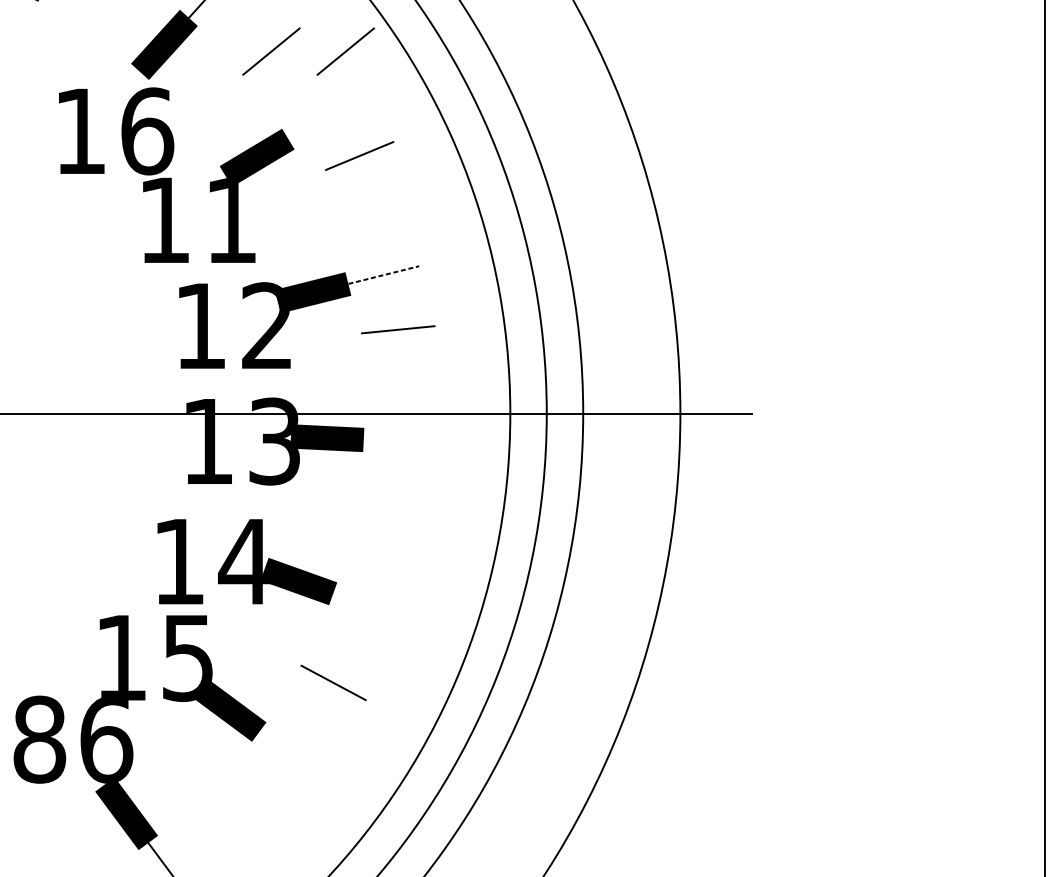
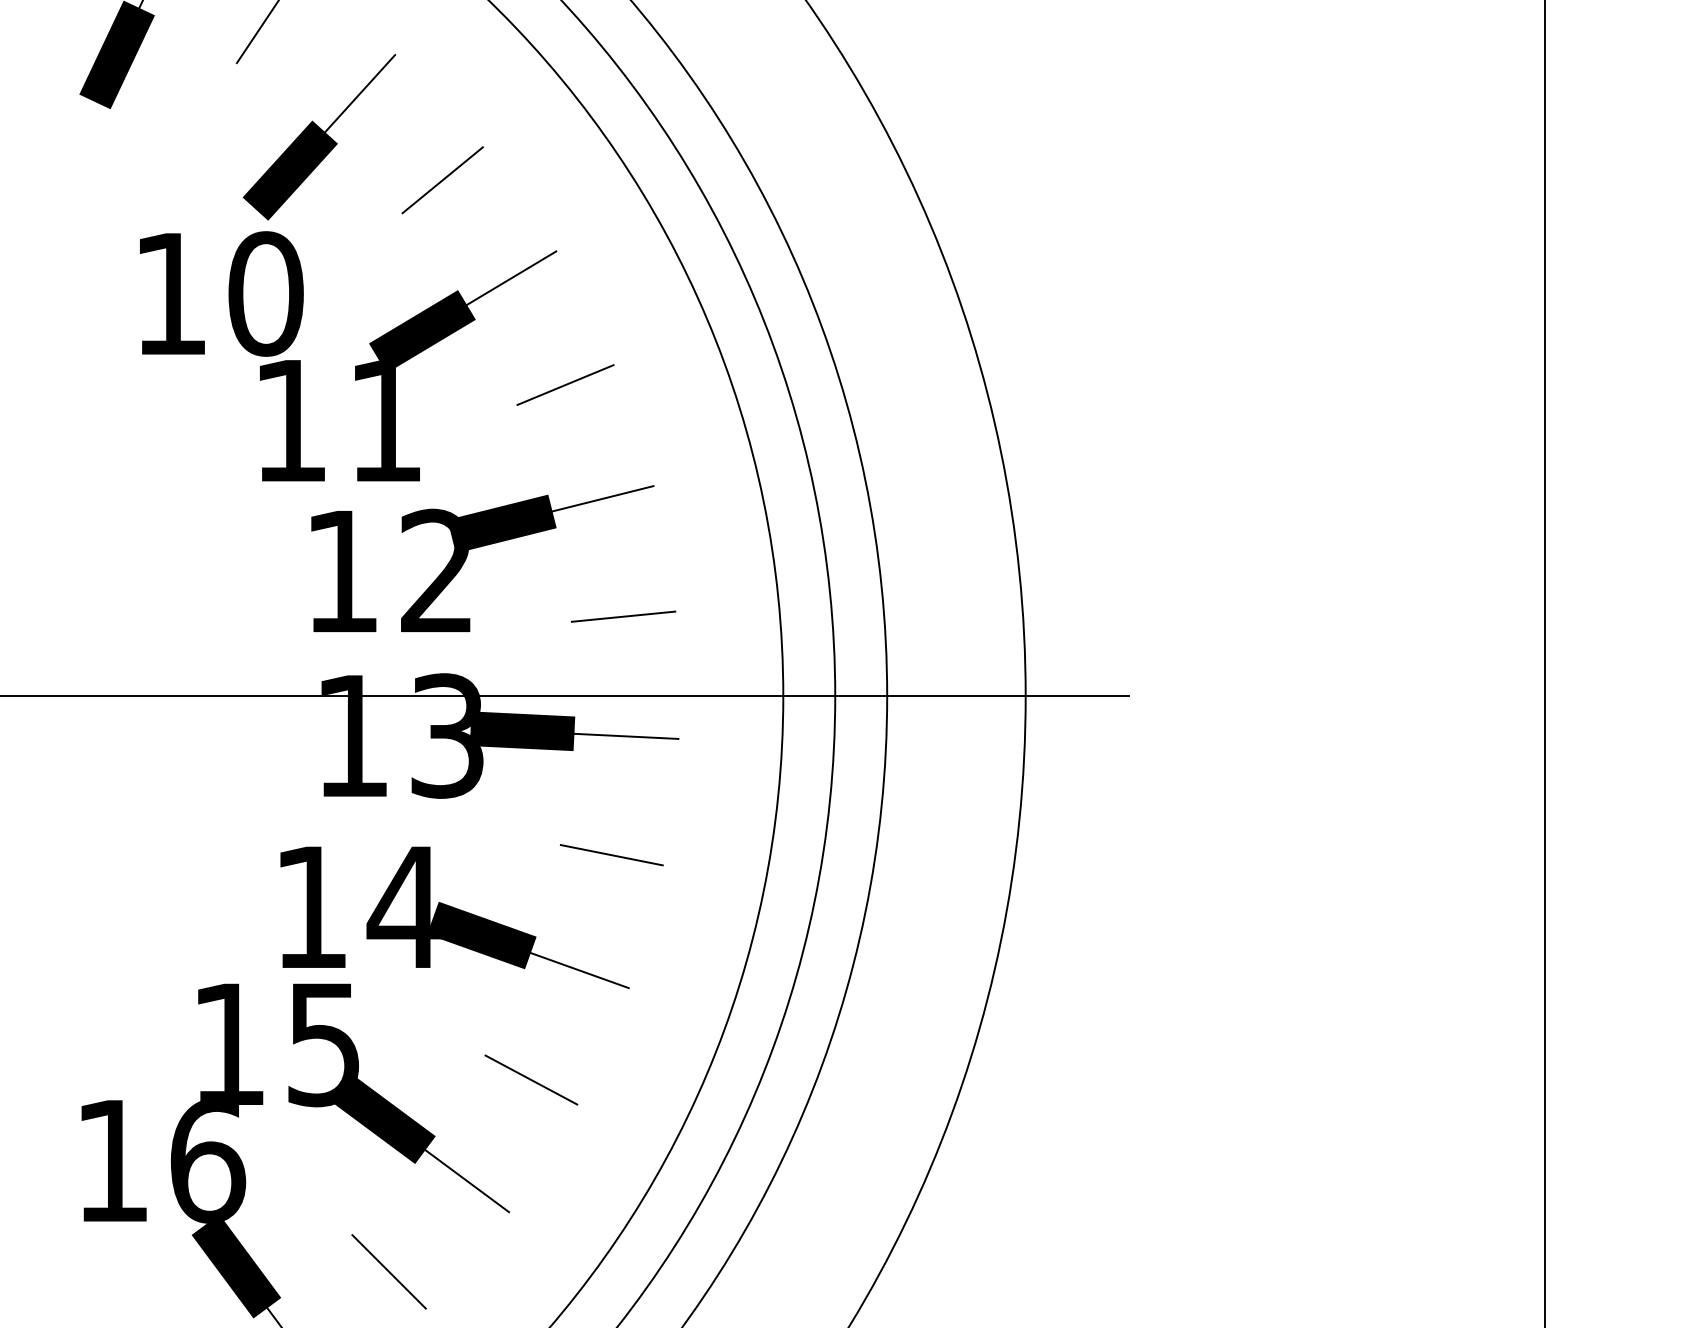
line: (345, 51) -> (548, 180), removed
line: (319, 119) -> (511, 277), added
text: (147, 131) -> (266, 293), 16 -> 10
line: (359, 155) -> (565, 384), moved
line: (384, 274) -> (603, 498), dashed -> solid
line: (398, 329) -> (623, 616), moved
line: (400, 441) -> (626, 735), added
line: (389, 525) -> (611, 855), added
line: (367, 606) -> (579, 970), added
text: (39, 739) -> (112, 1160), 86 -> 16
line: (288, 754) -> (467, 1181), added
line: (233, 817) -> (388, 1271), added

